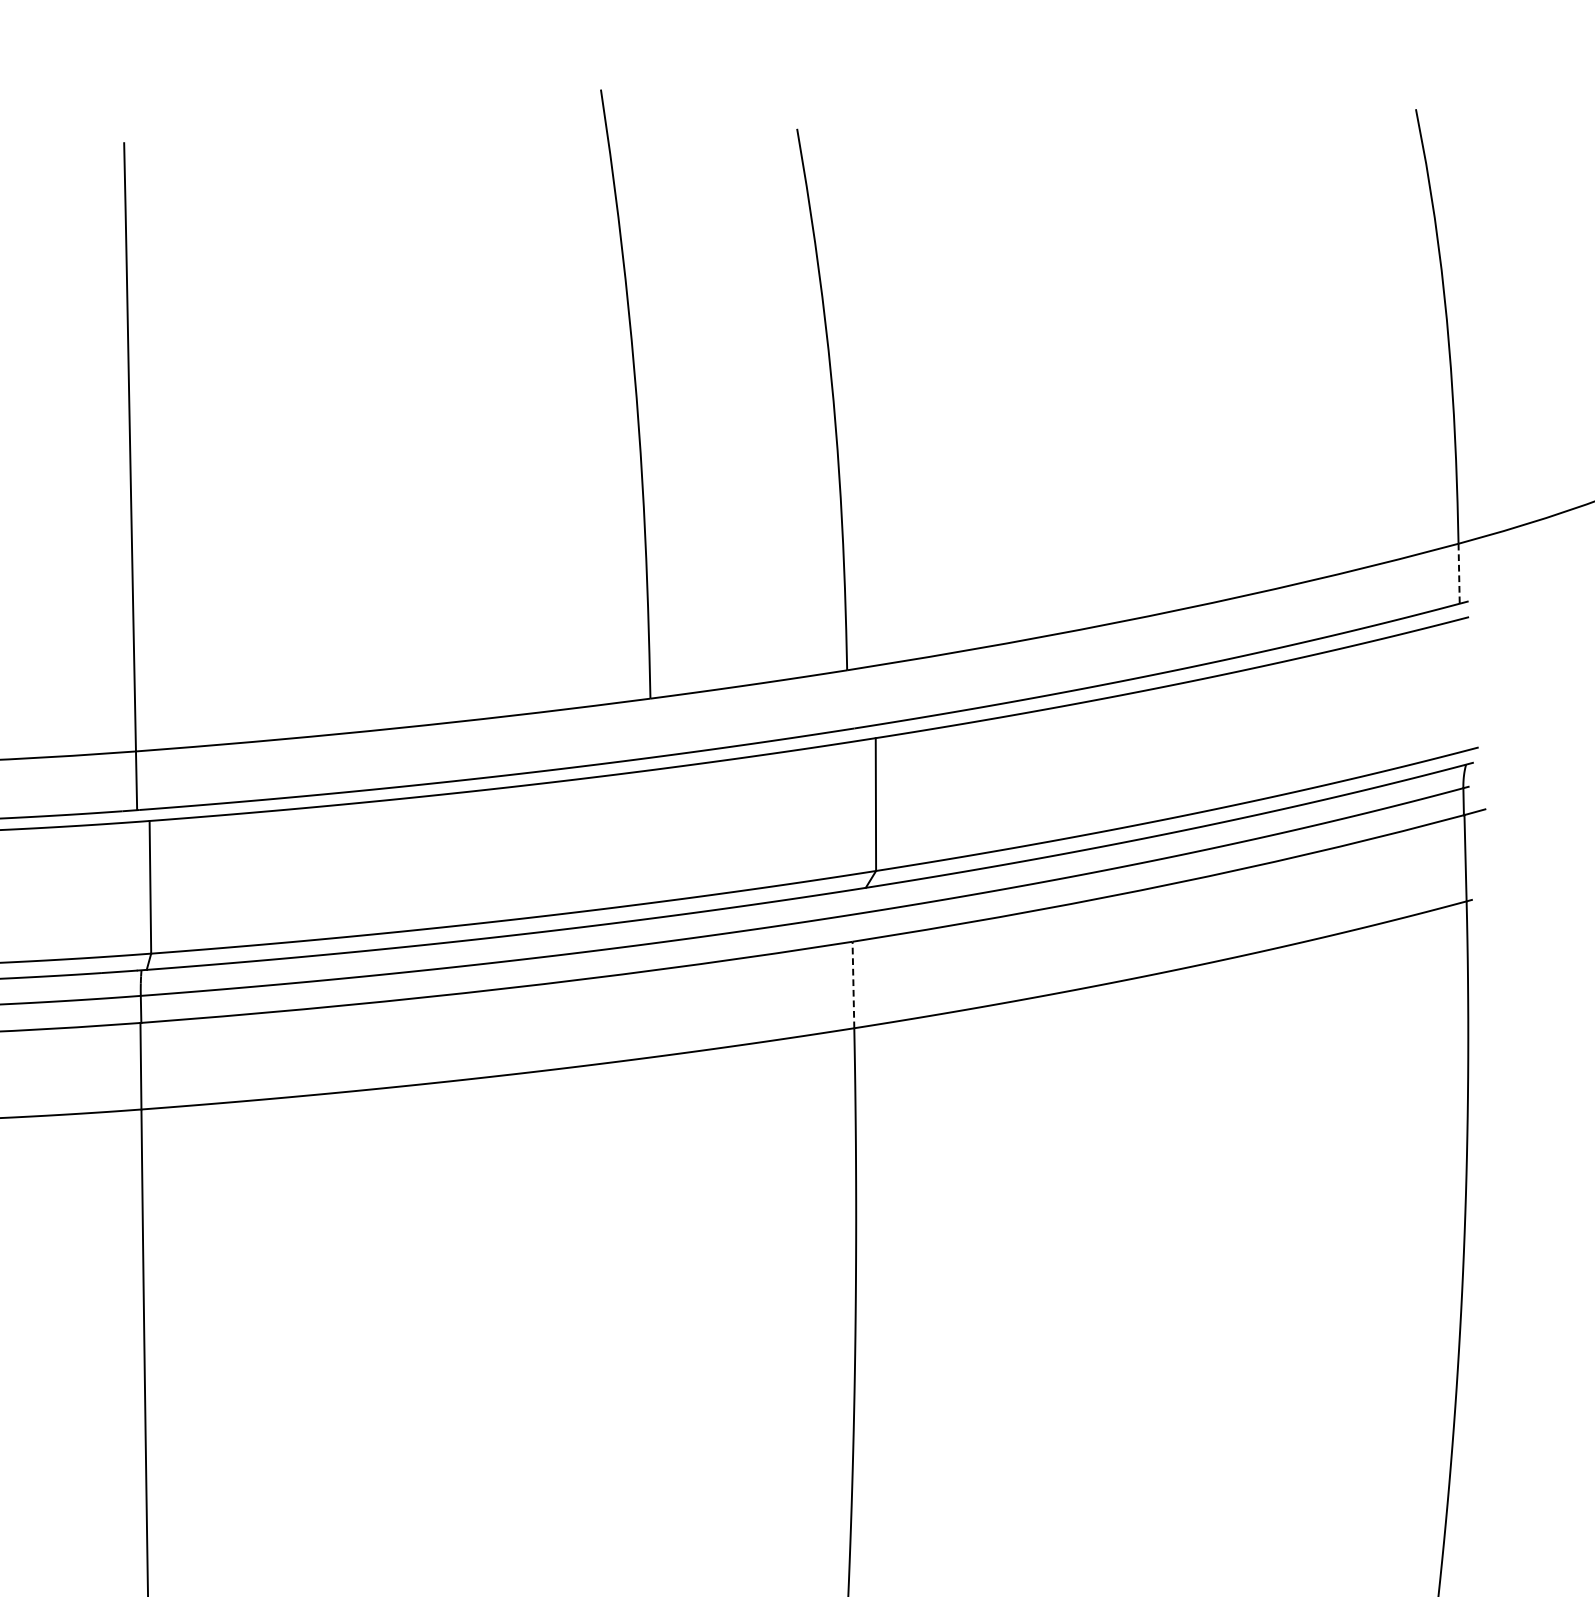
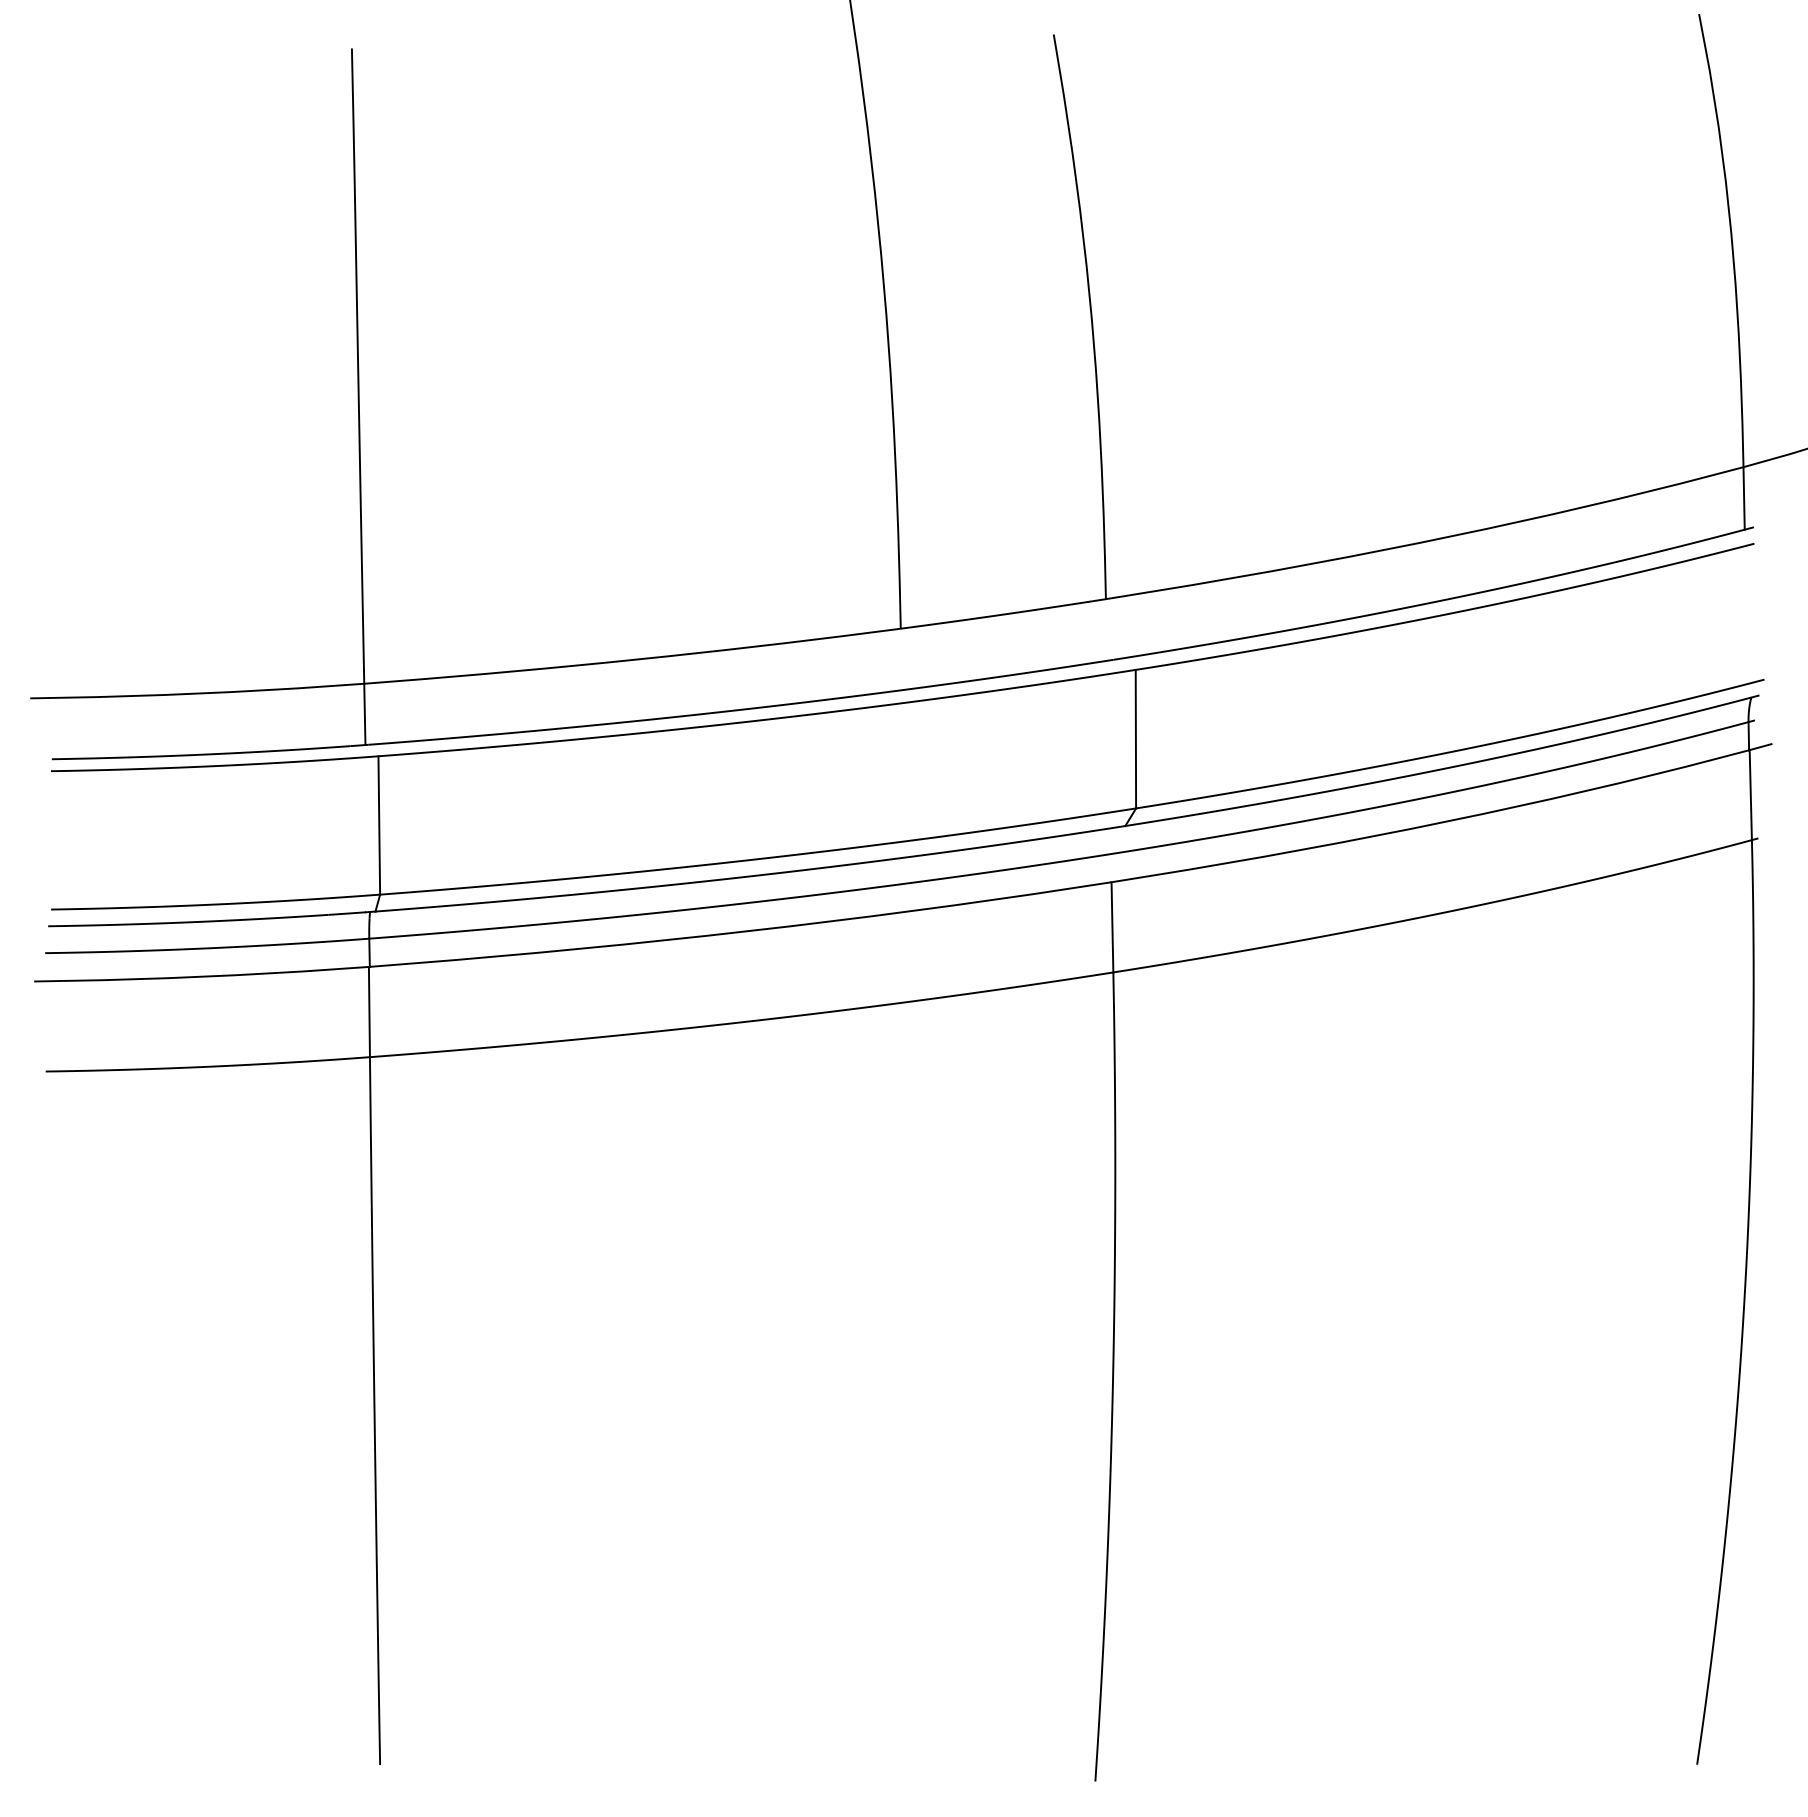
line: (1459, 573) -> (1744, 498), dashed -> solid
line: (853, 984) -> (1112, 926), dashed -> solid

